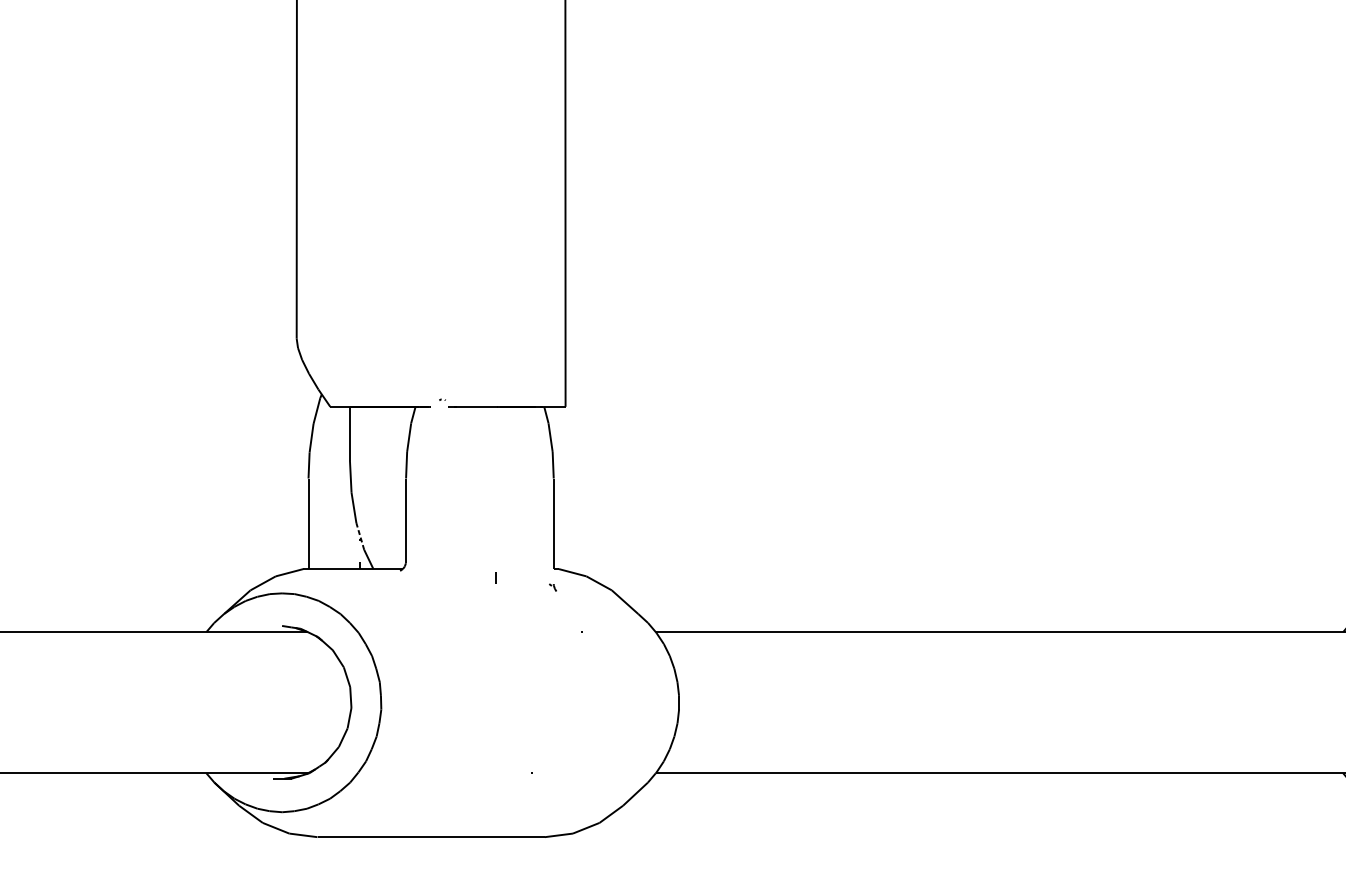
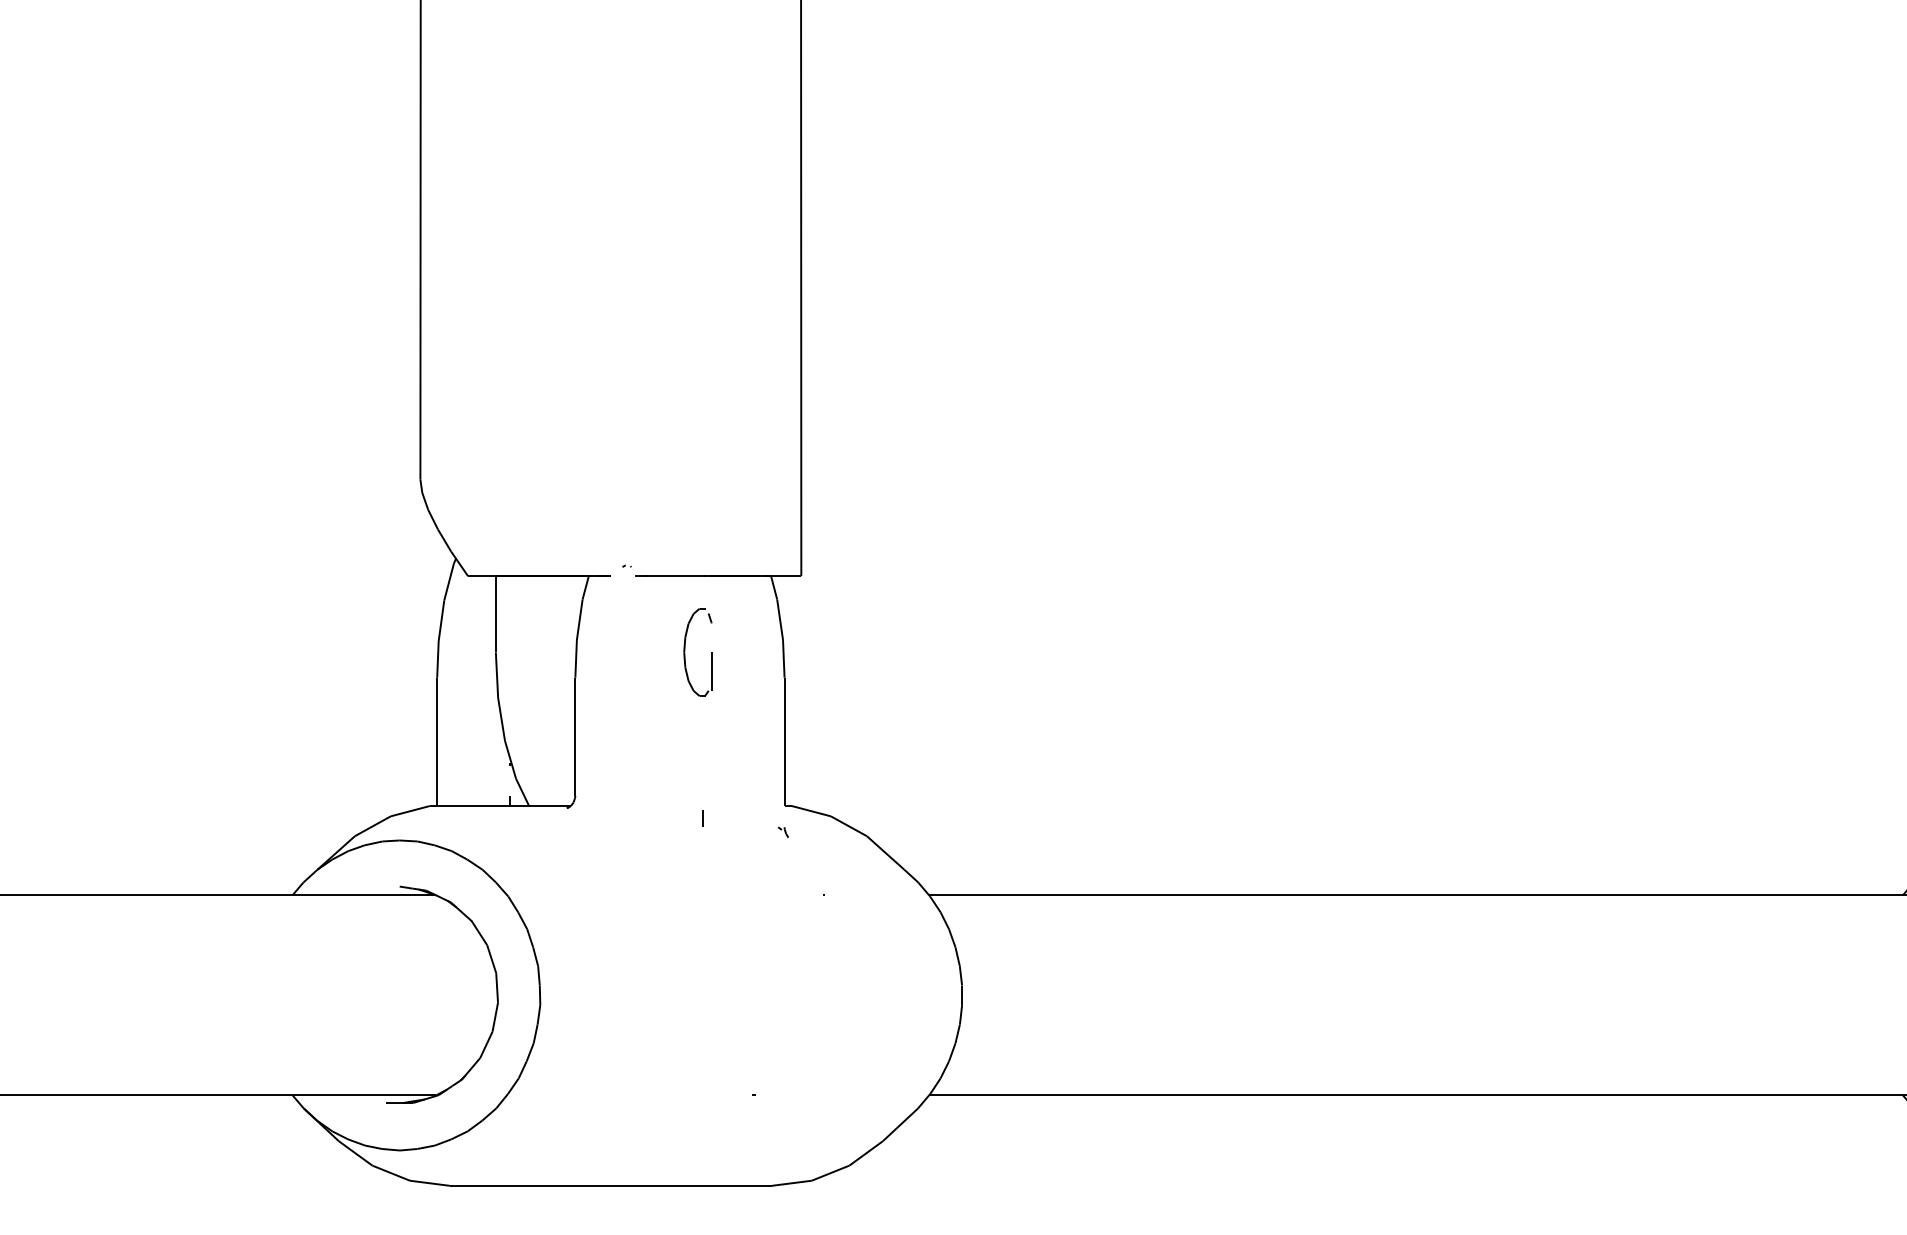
part: (483, 460) -> (685, 652), added
line: (360, 536) -> (510, 759), dashed -> solid

